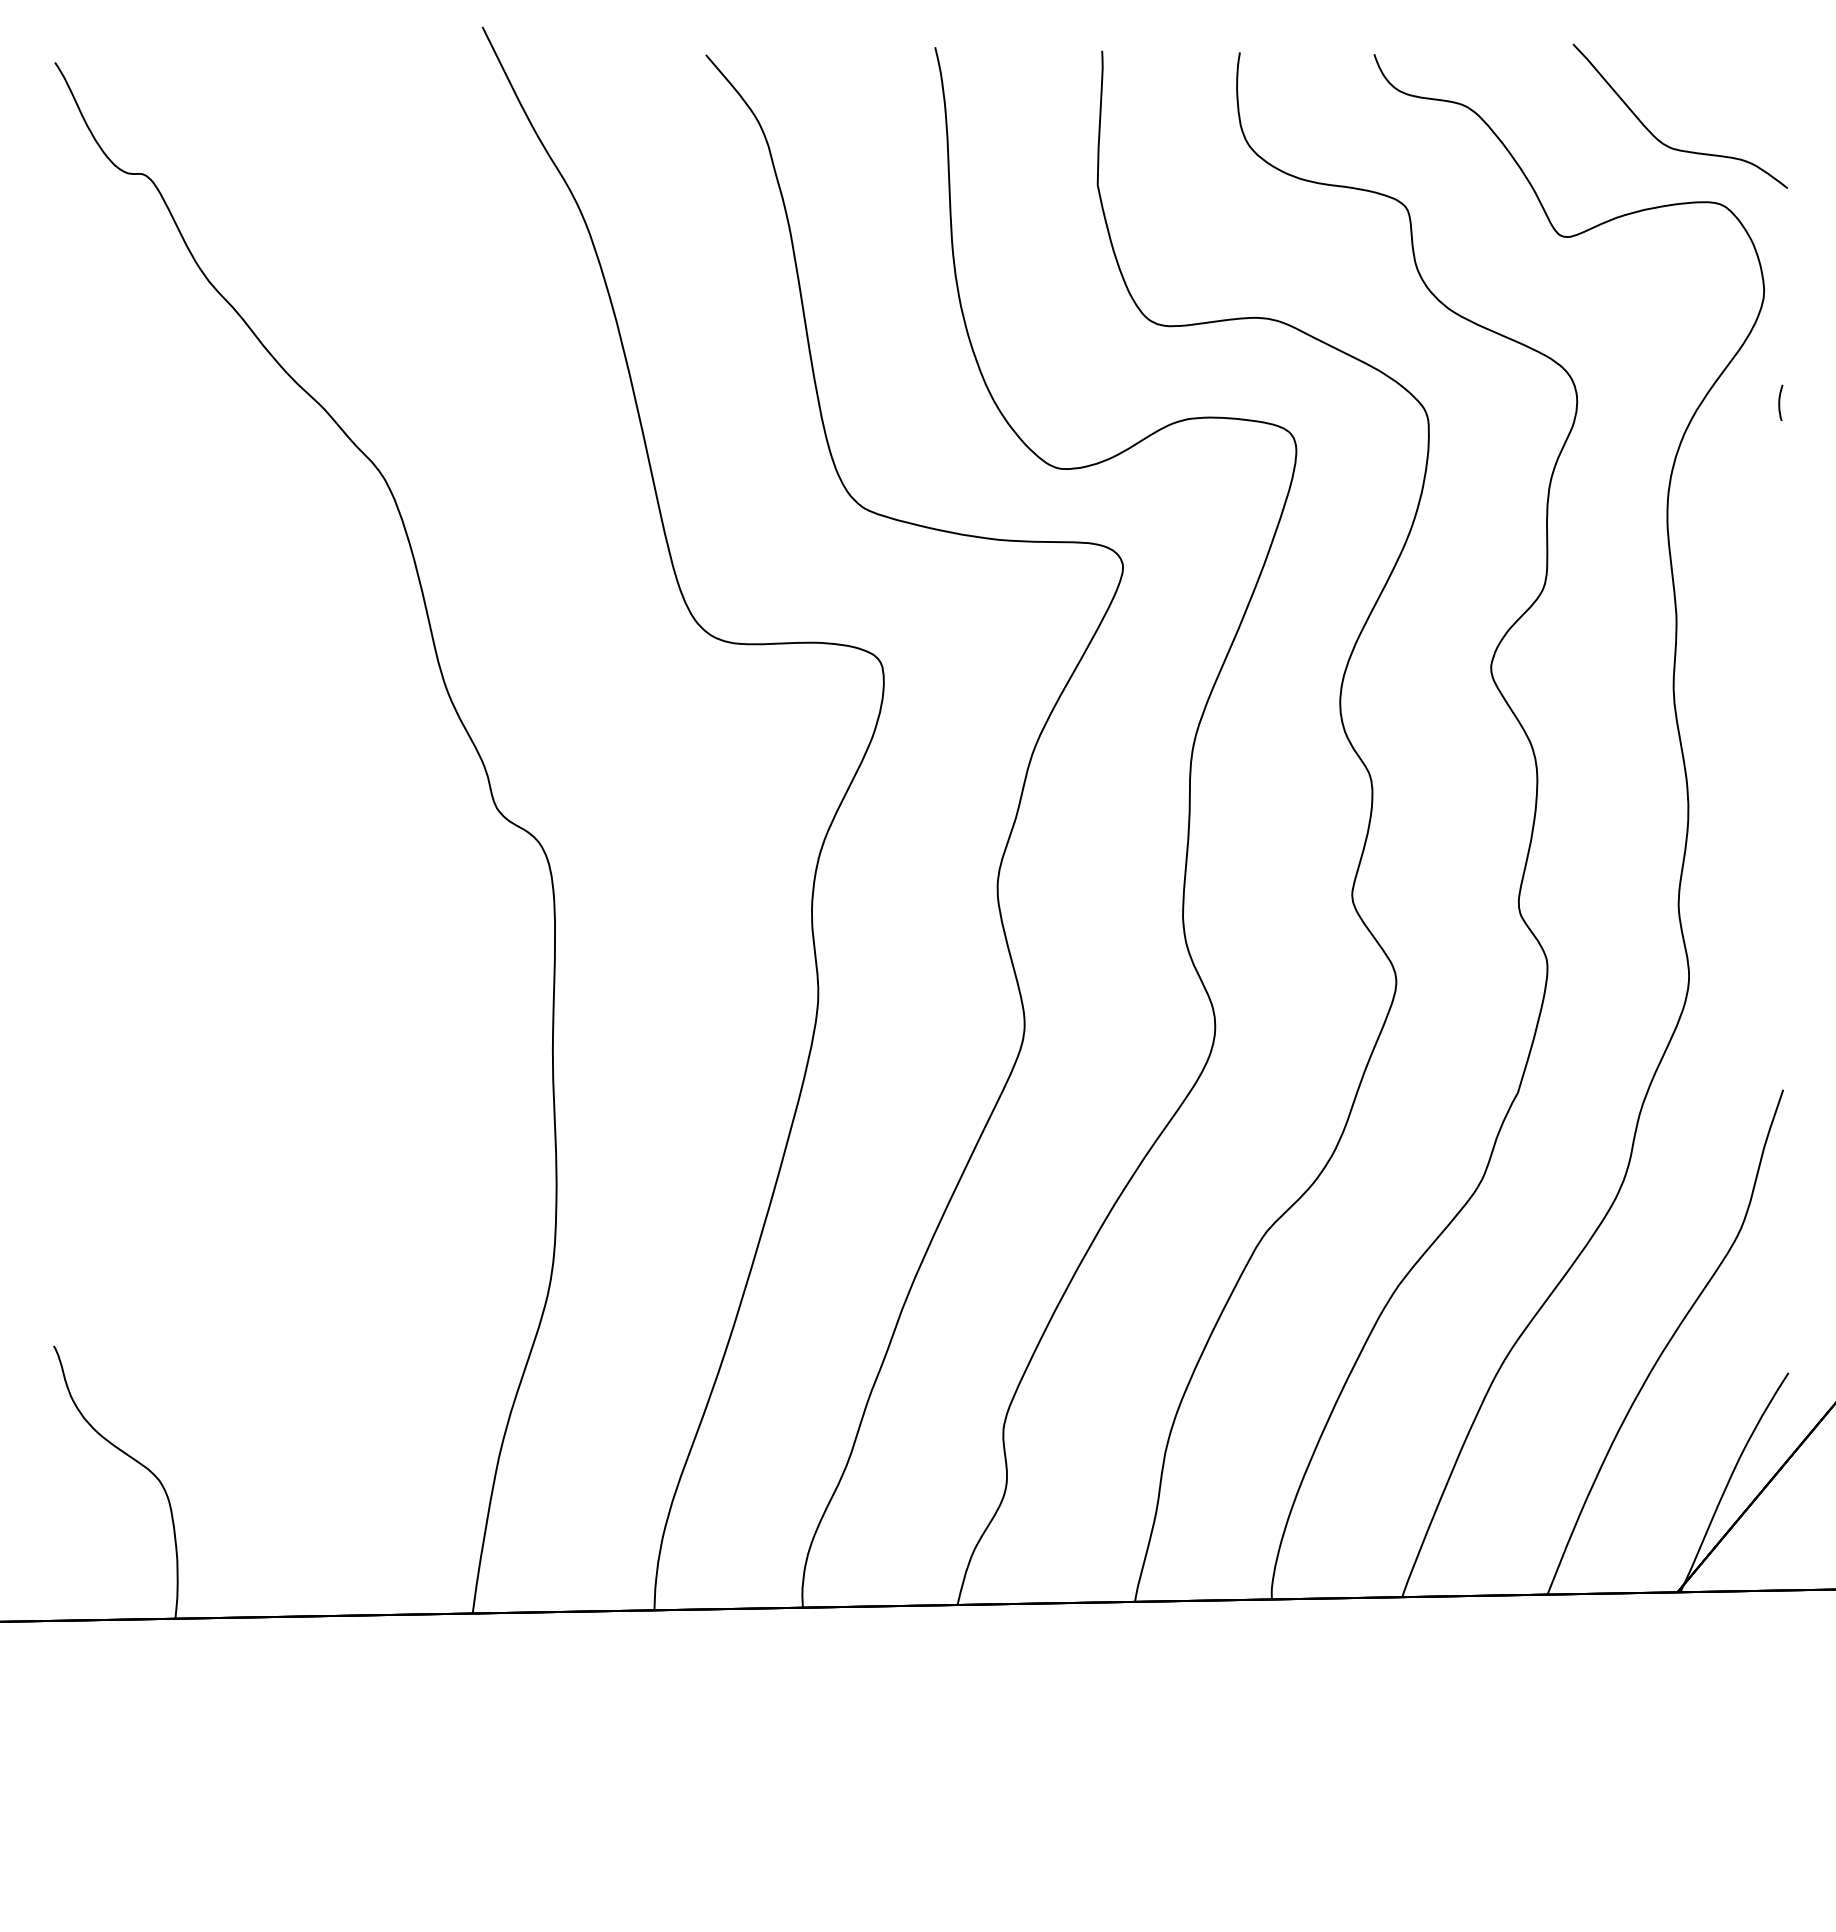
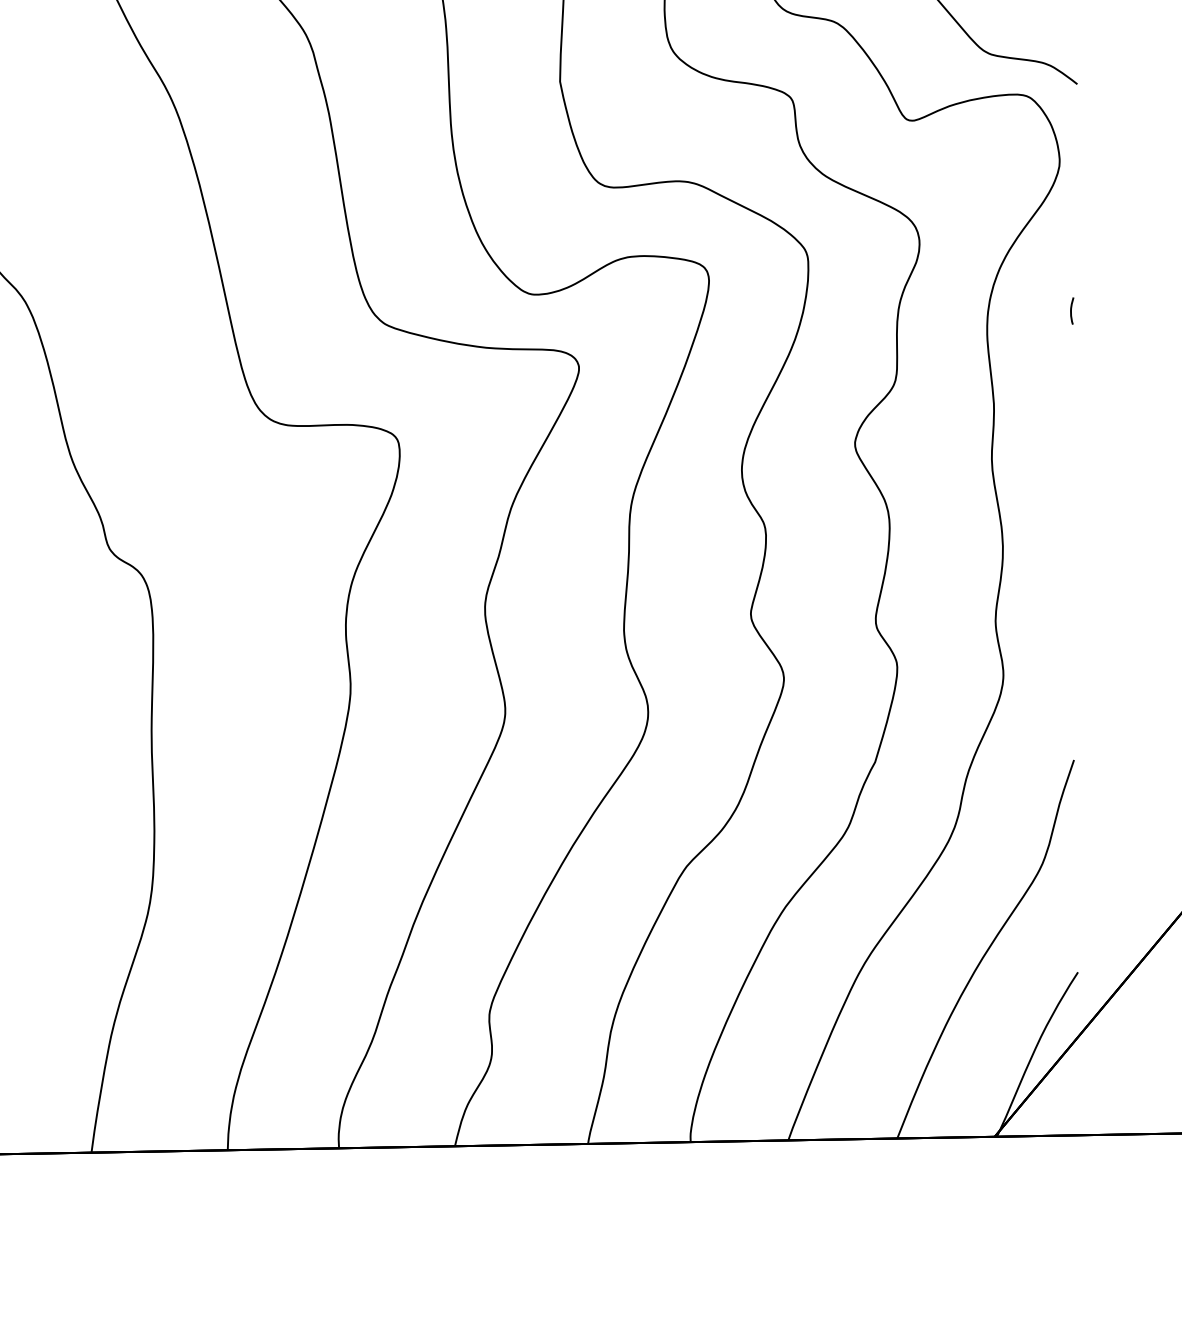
curve: (1780, 402) -> (1071, 310), moved

